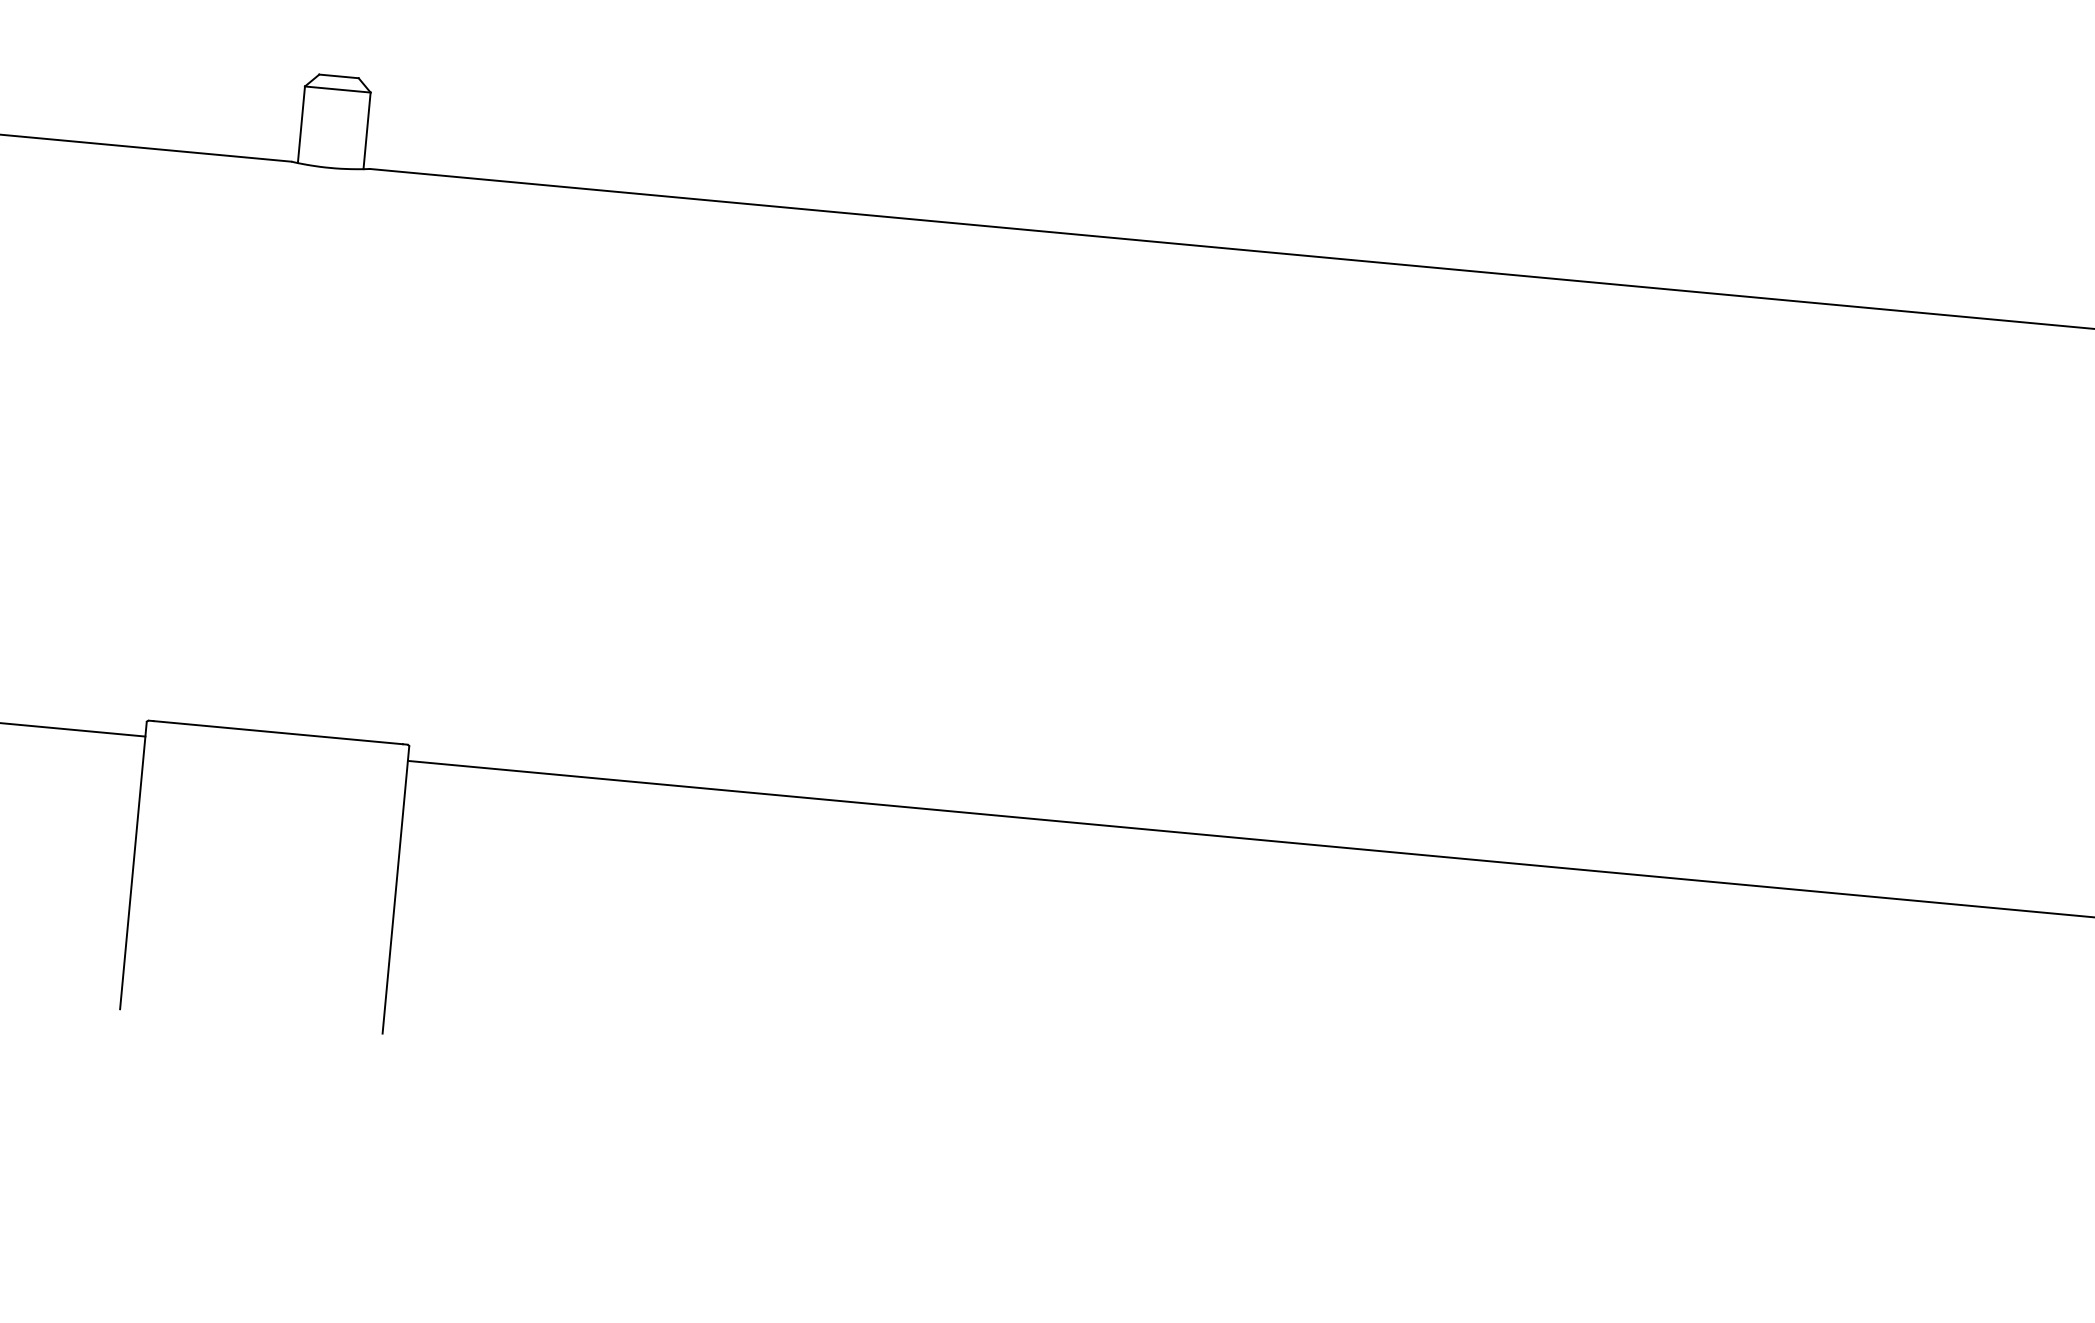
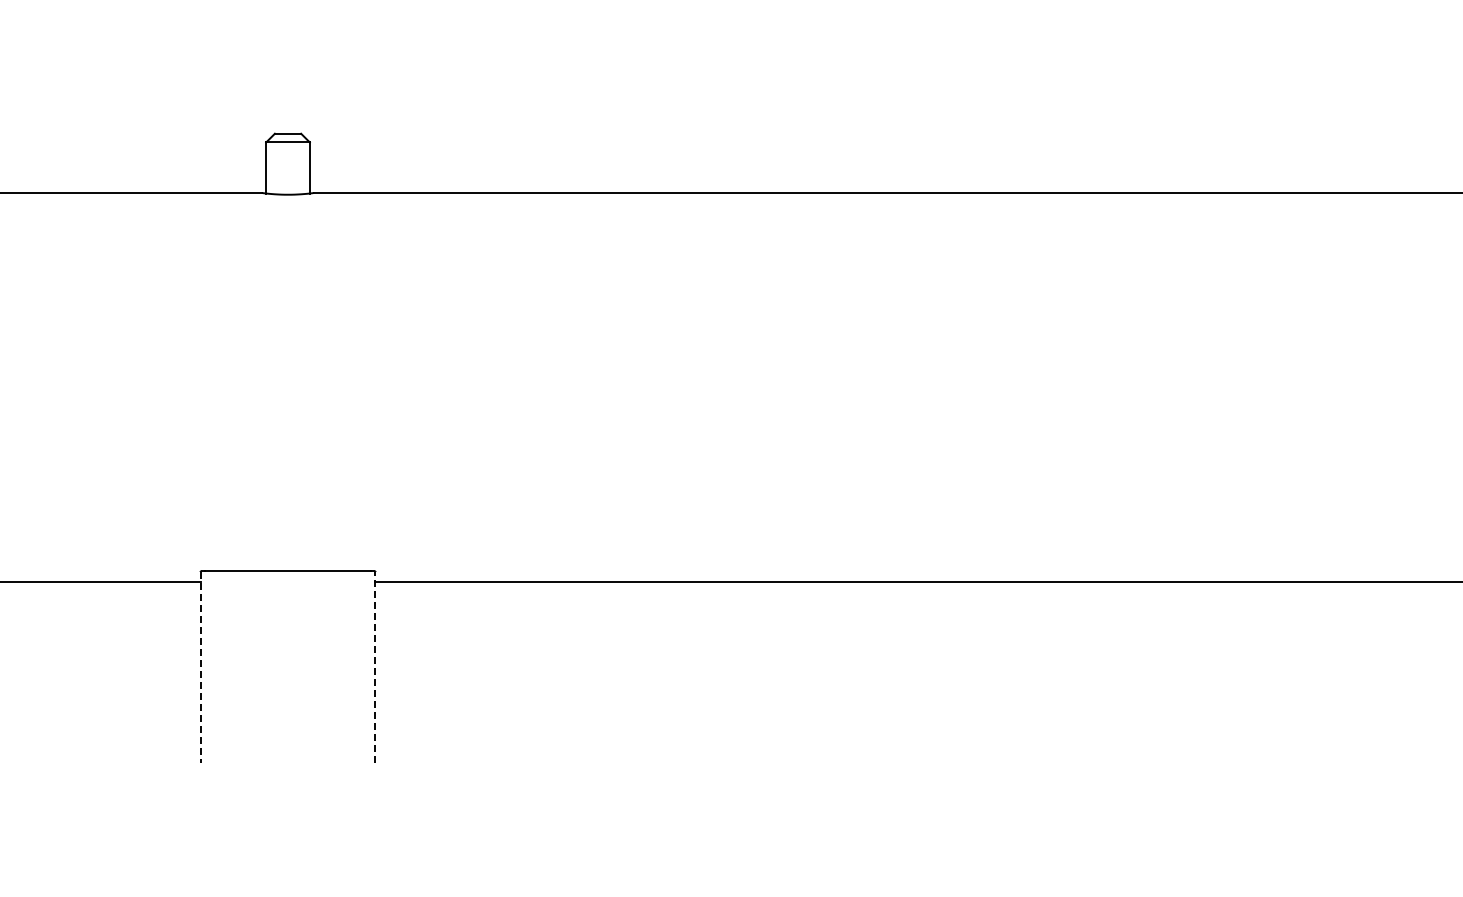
line: (133, 865) -> (200, 667), solid -> dashed
line: (395, 889) -> (375, 667), solid -> dashed

